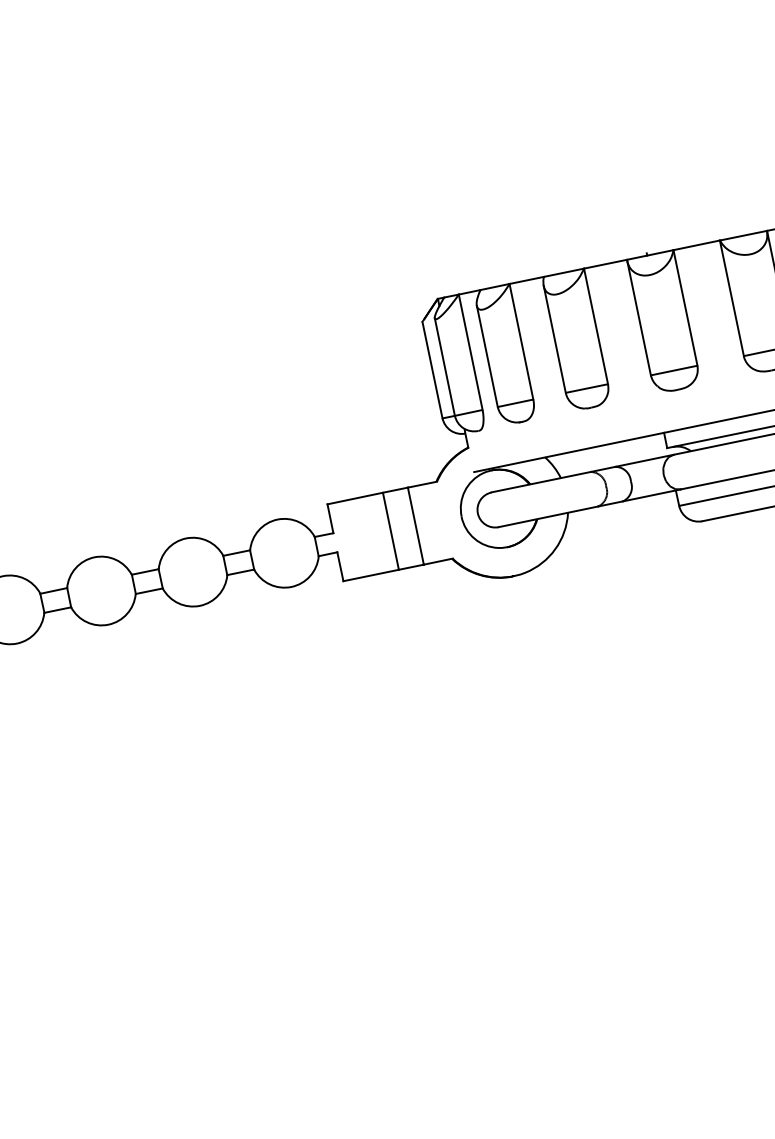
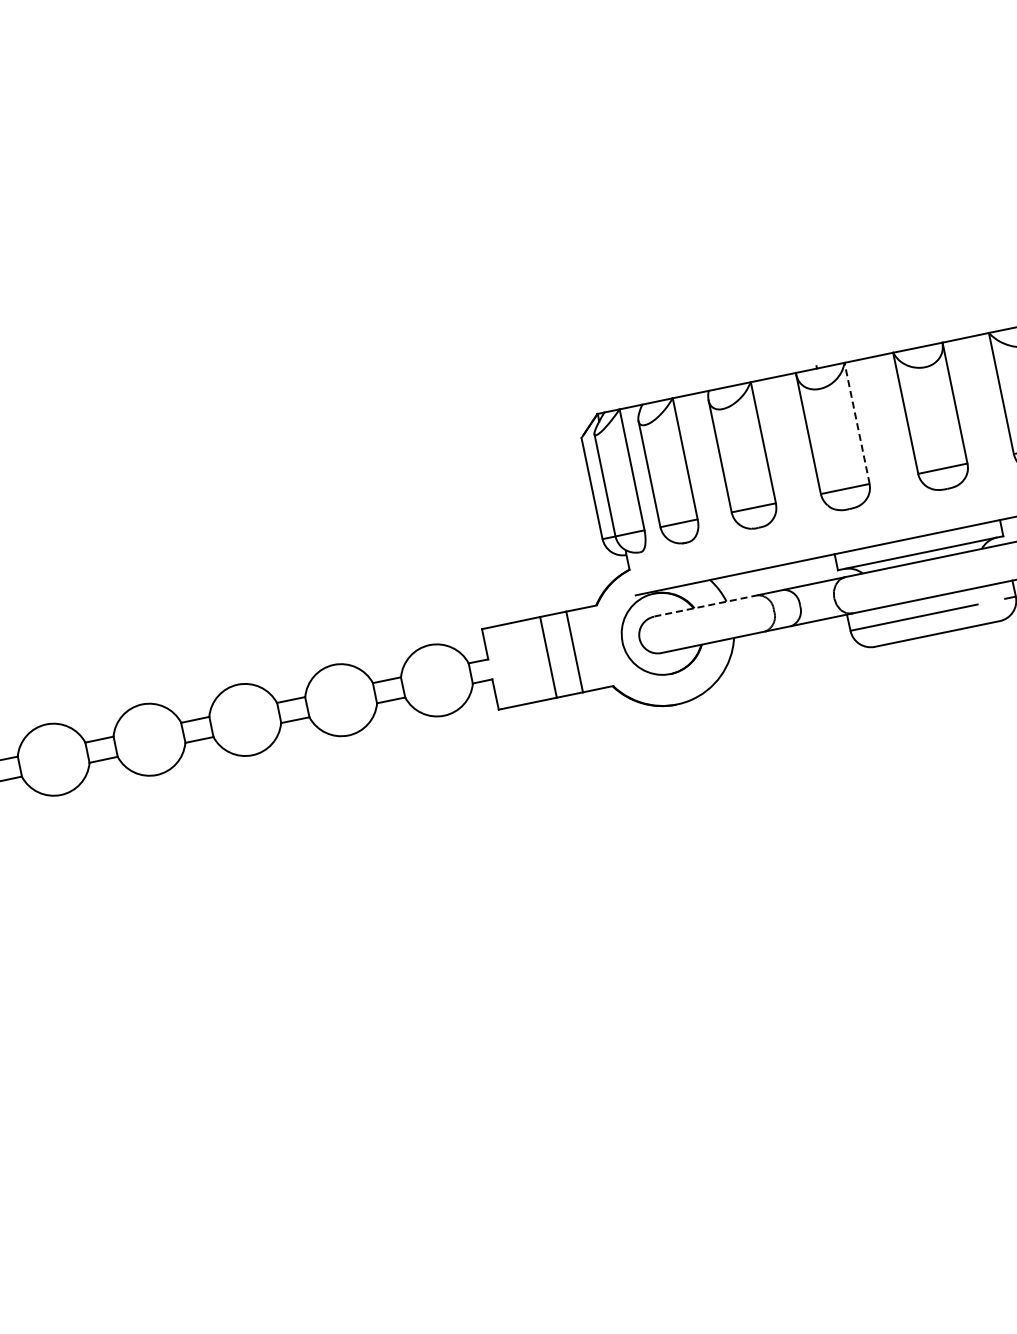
line: (685, 308) -> (857, 423), solid -> dashed
line: (540, 481) -> (705, 605), solid -> dashed

